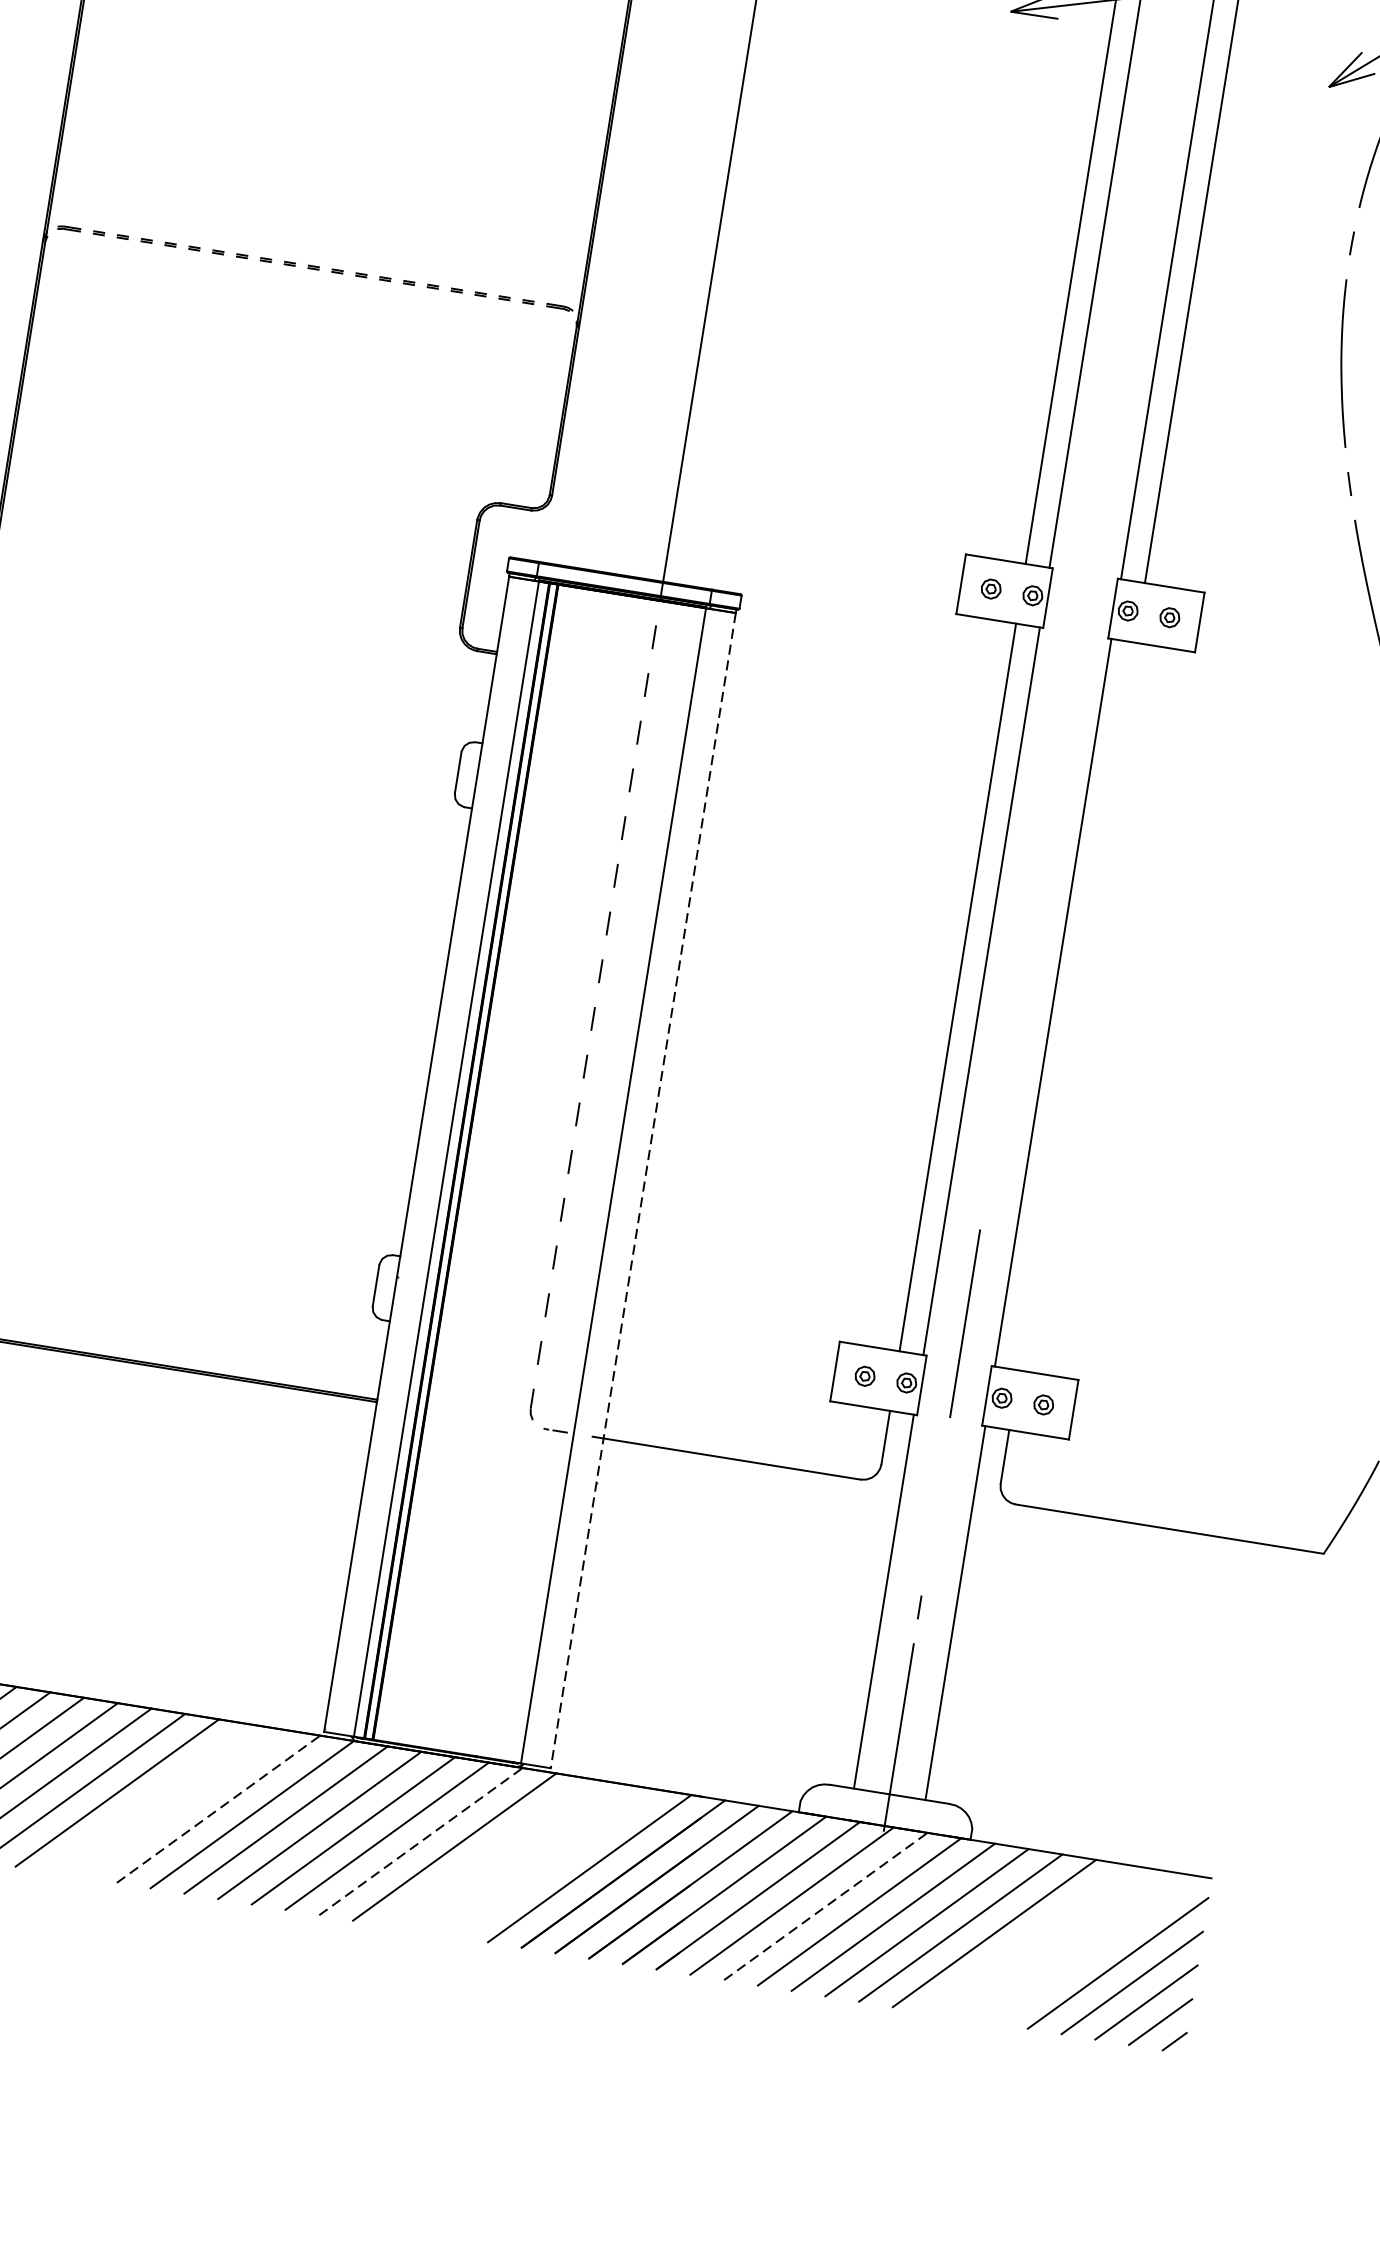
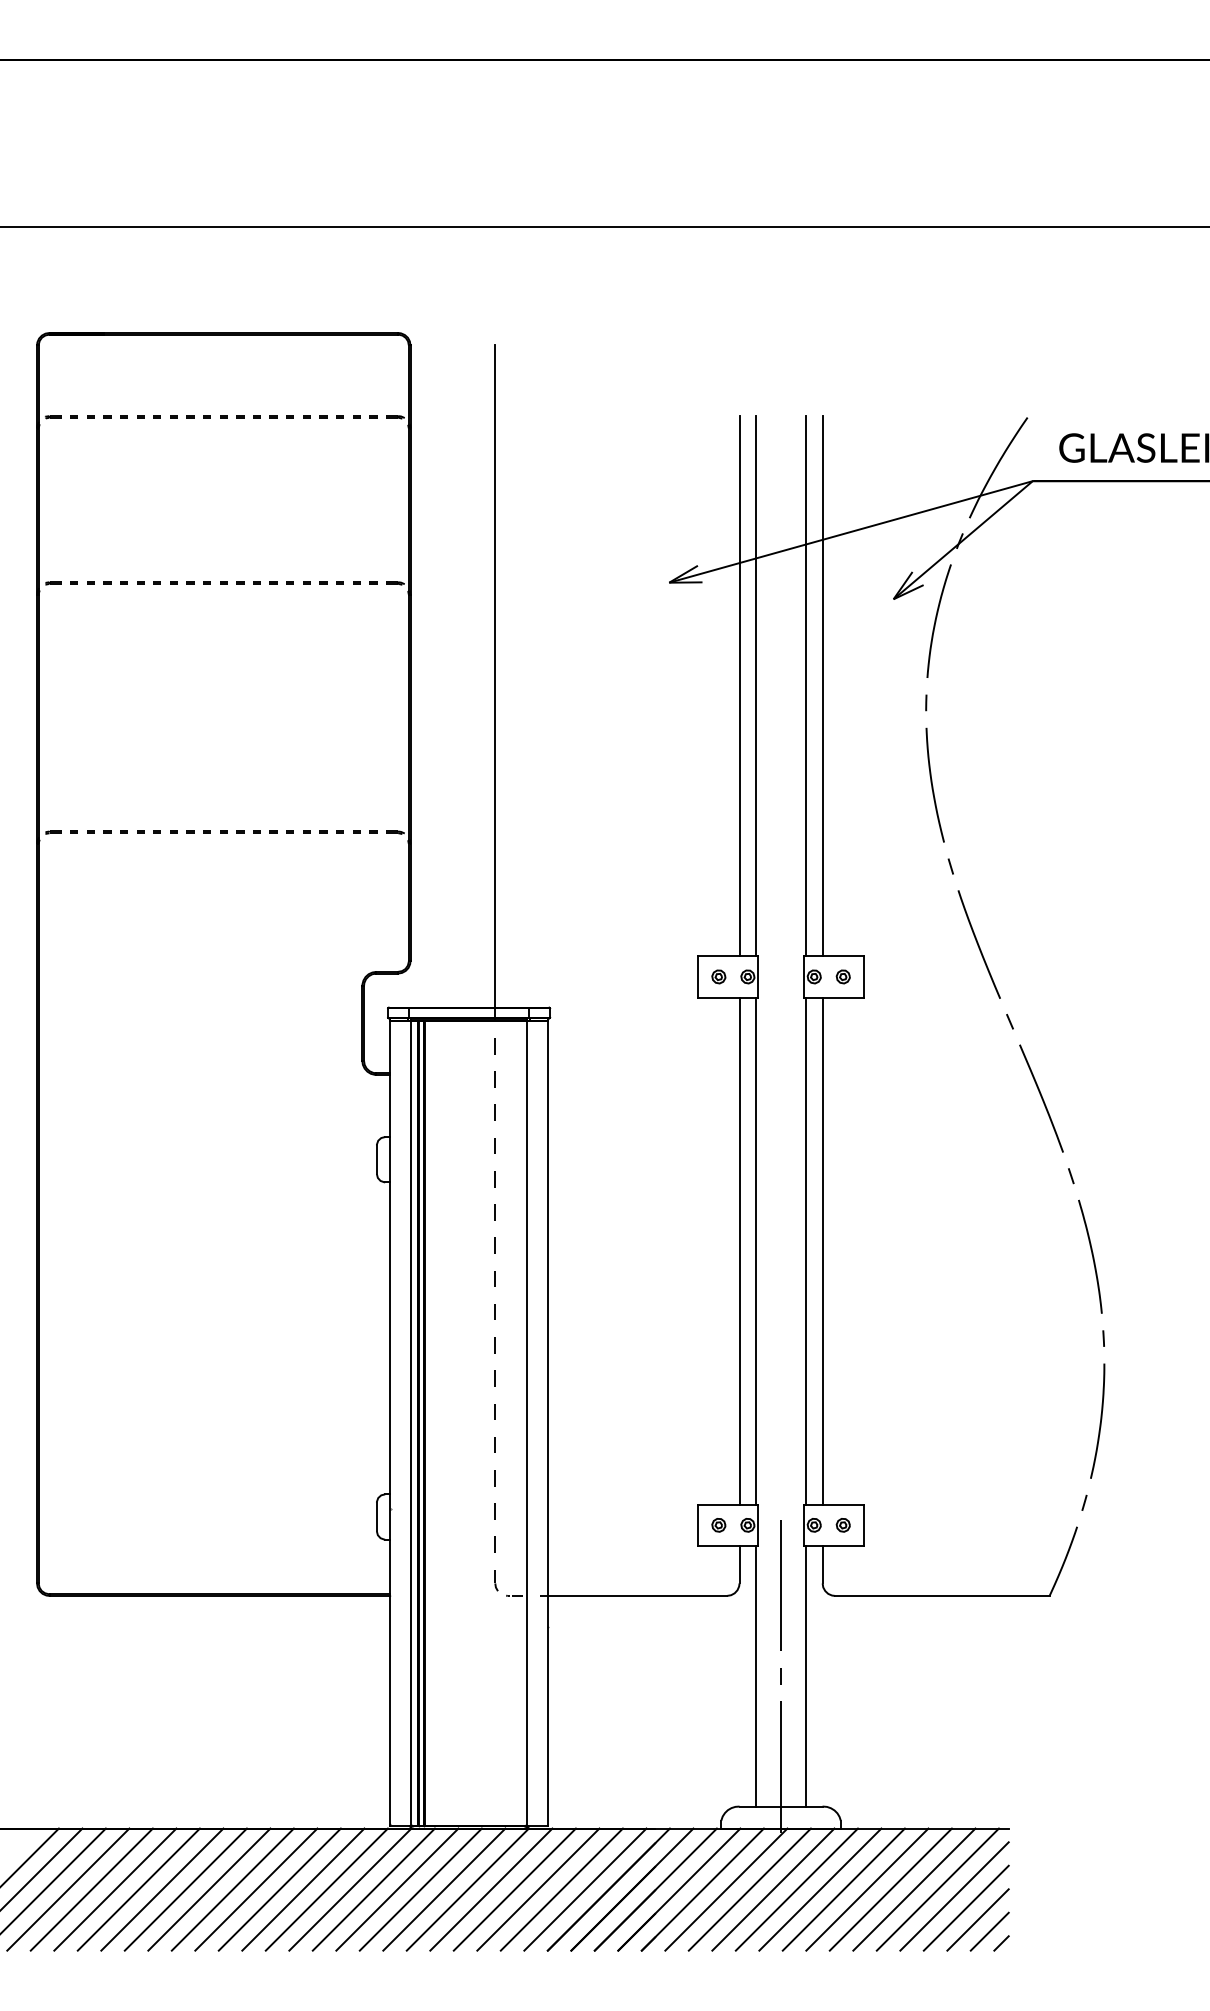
line: (1077, 1005) -> (822, 1250), added
line: (643, 1191) -> (548, 1423), dashed -> solid
line: (964, 1323) -> (780, 1585), moved
line: (150, 1798) -> (279, 1889), added
line: (185, 1803) -> (303, 1889), added
line: (219, 1809) -> (327, 1889), dashed -> solid
line: (421, 1841) -> (468, 1889), dashed -> solid
line: (487, 1852) -> (514, 1889), added
line: (522, 1857) -> (538, 1889), added
line: (555, 1863) -> (561, 1889), added
line: (826, 1906) -> (750, 1889), dashed -> solid
line: (1027, 1938) -> (890, 1889), added
line: (1062, 1944) -> (914, 1889), added
line: (1095, 1949) -> (937, 1889), added

